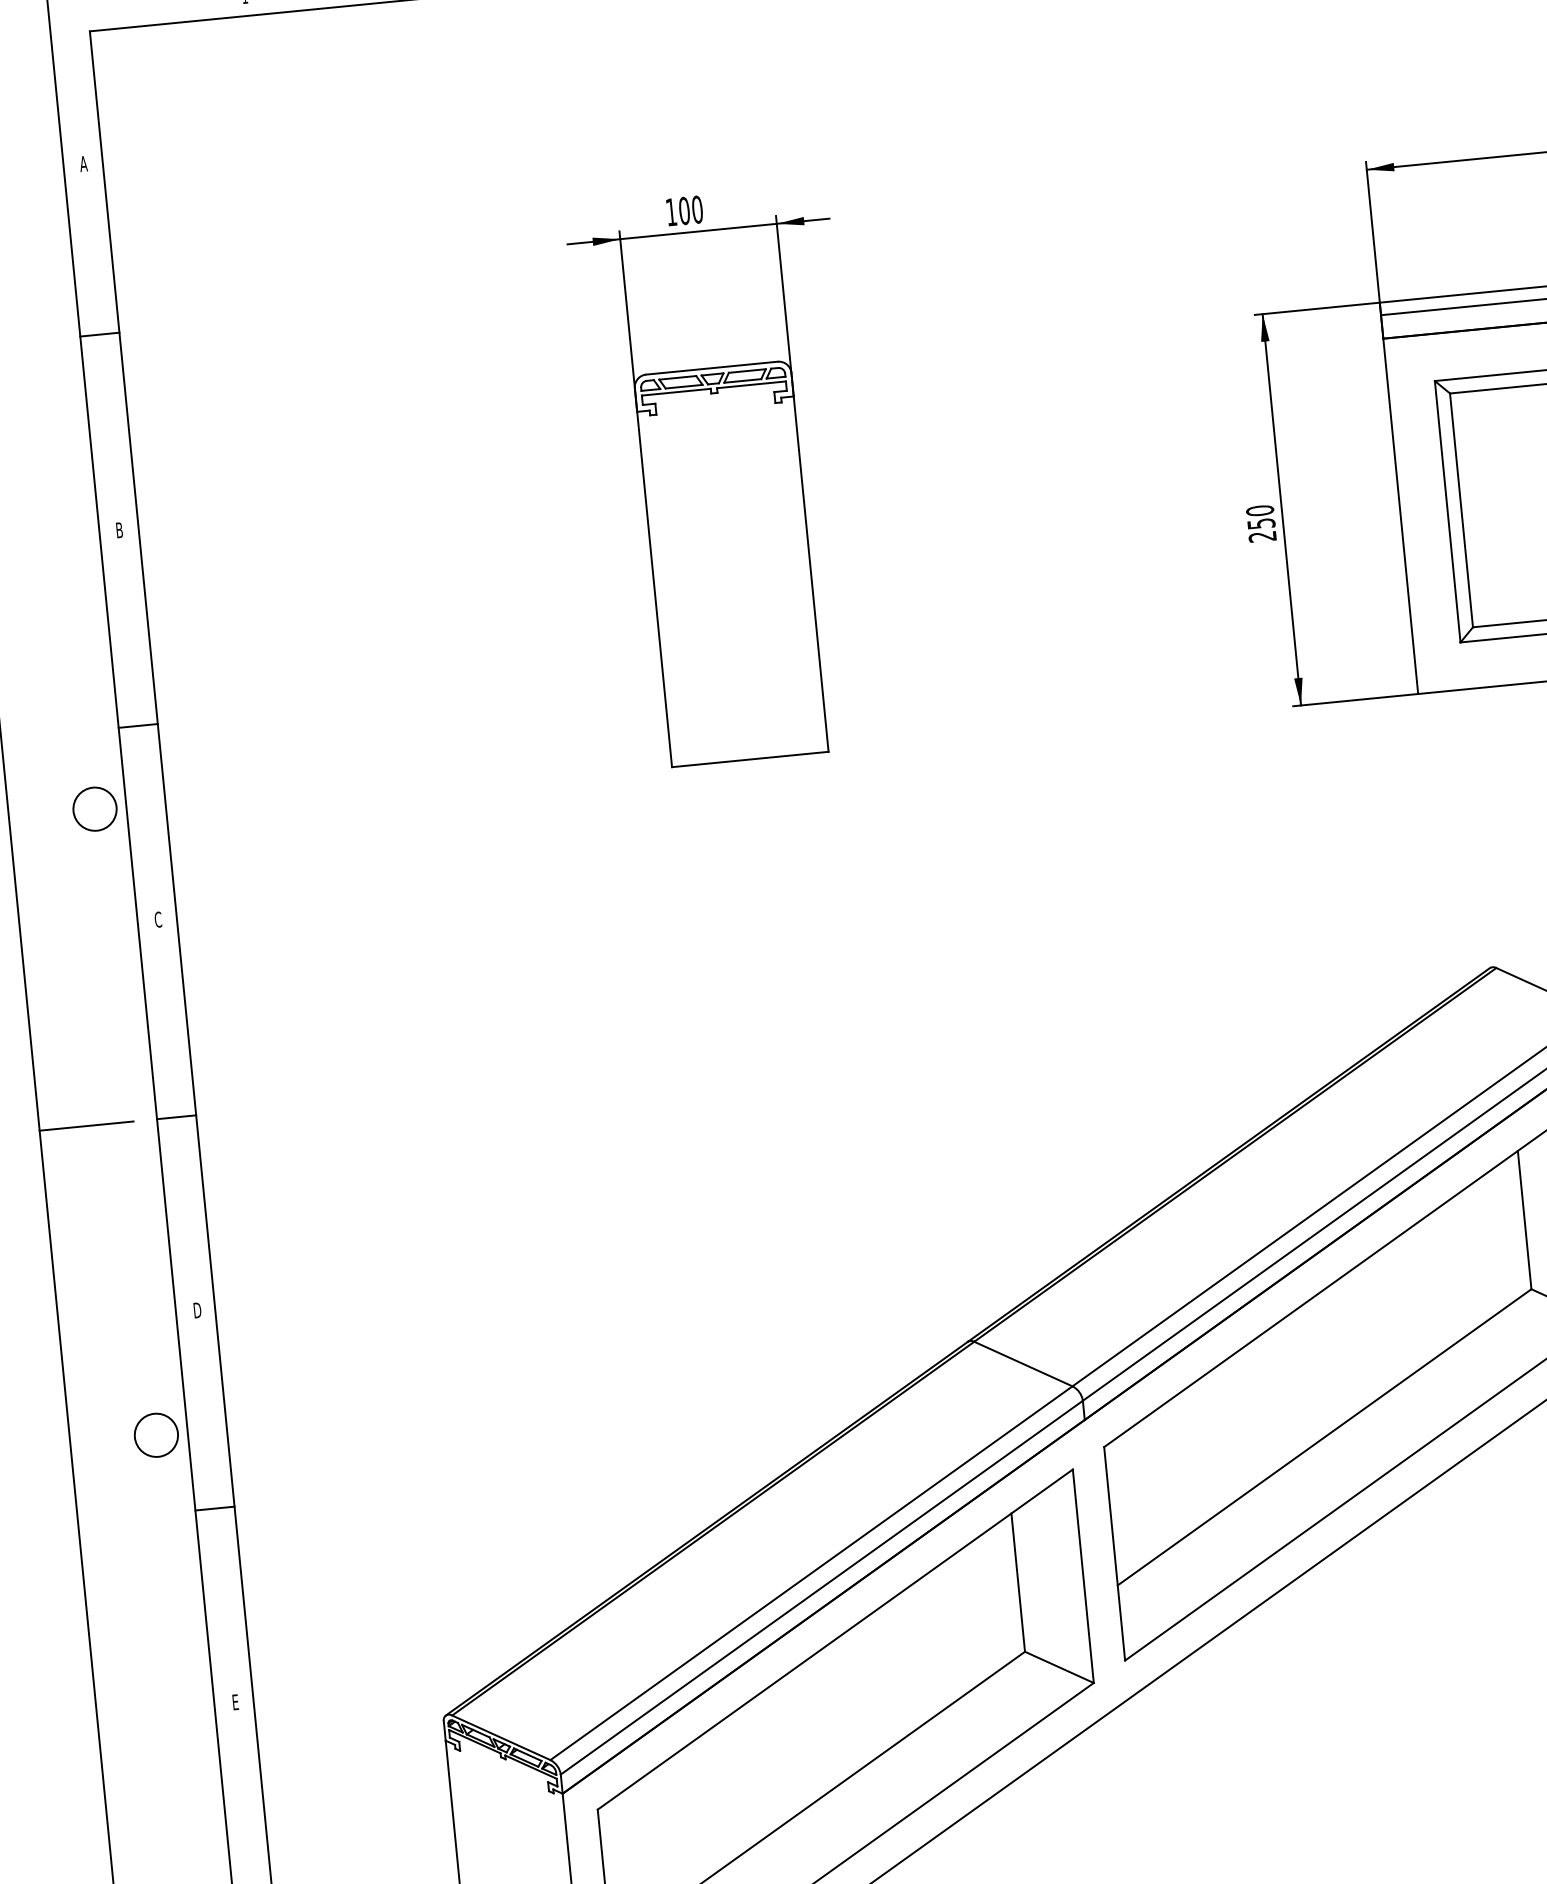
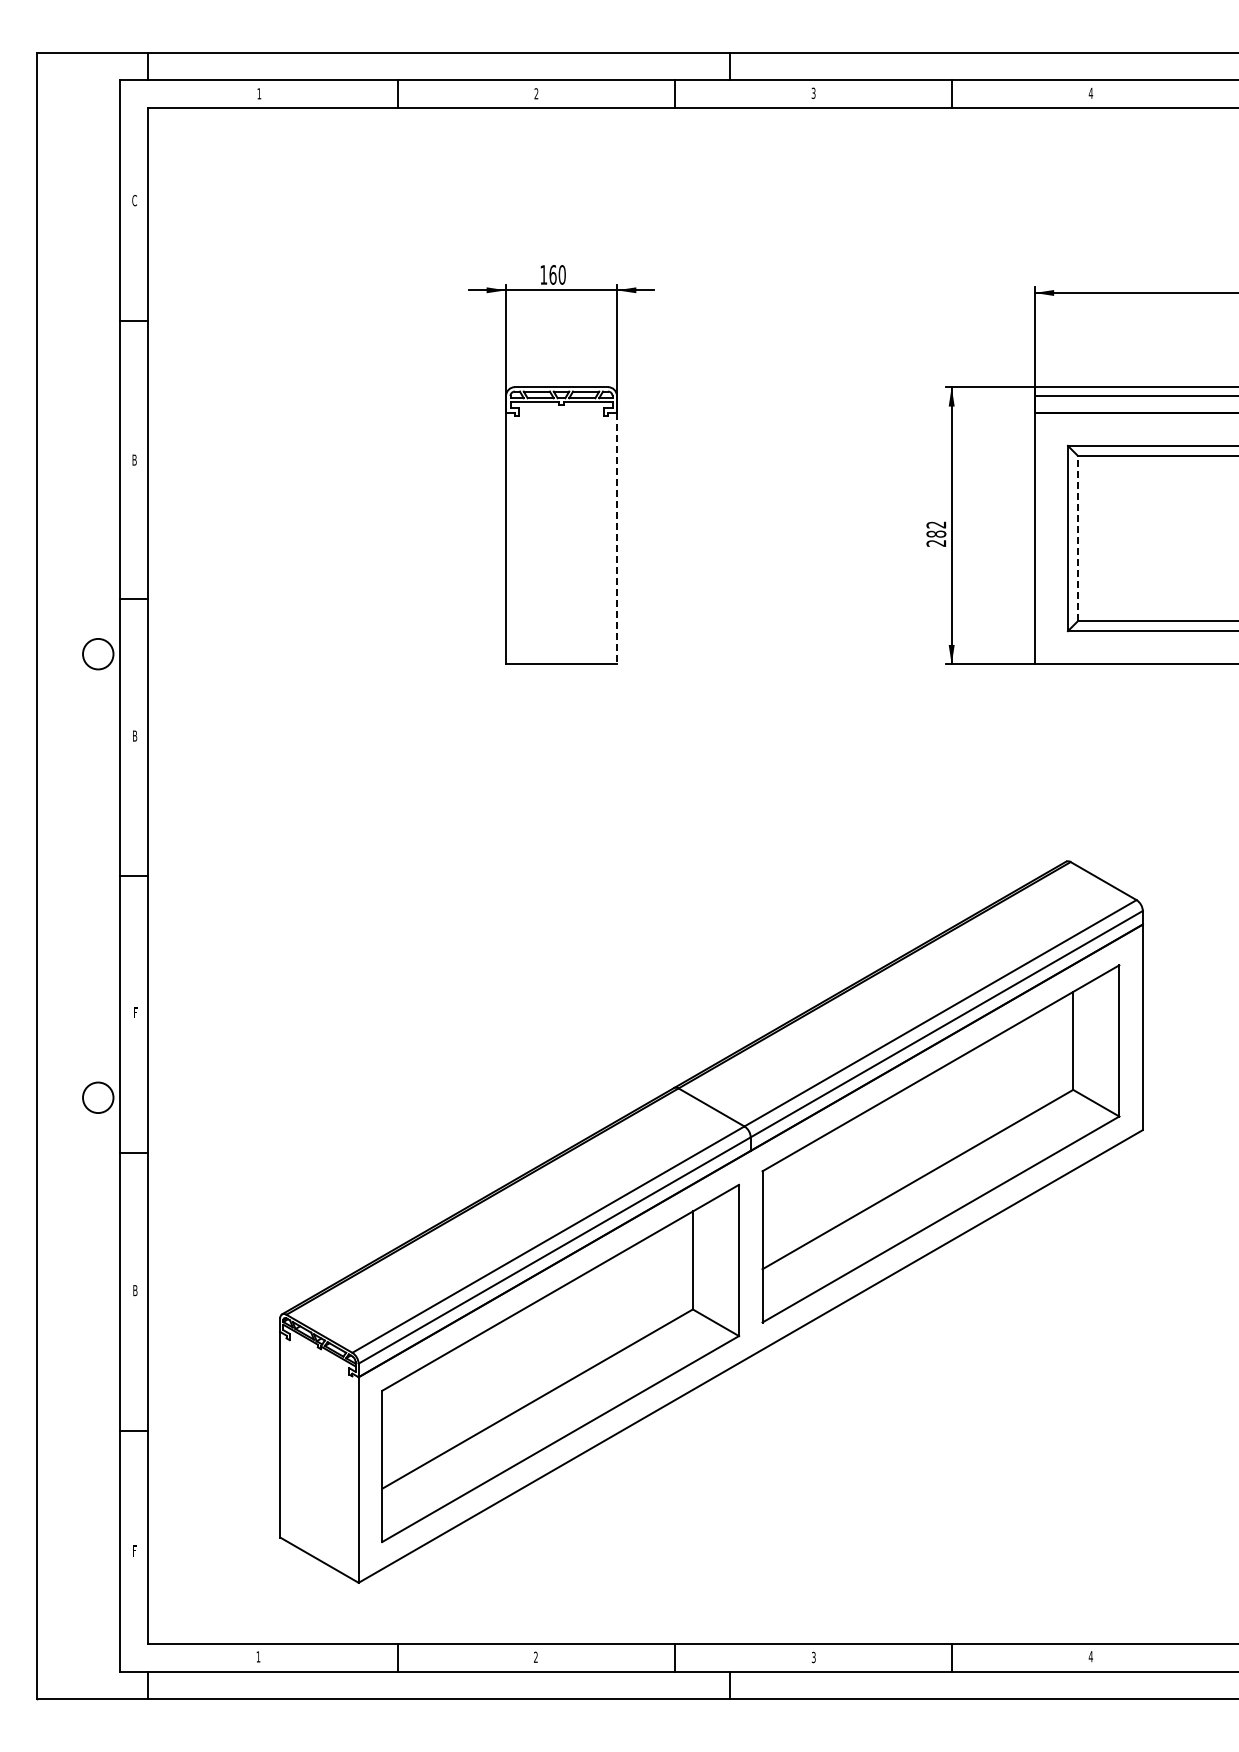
text: (83, 163) -> (134, 200), A -> C
text: (683, 210) -> (552, 274), 100 -> 160
line: (1461, 510) -> (1077, 538), solid -> dashed
text: (1260, 517) -> (936, 529), 250 -> 282
line: (810, 574) -> (616, 538), solid -> dashed
text: (157, 918) -> (134, 735), C -> B
line: (86, 1126) -> (70, 876), removed
text: (197, 1309) -> (135, 1012), D -> F
text: (235, 1702) -> (135, 1290), E -> B

